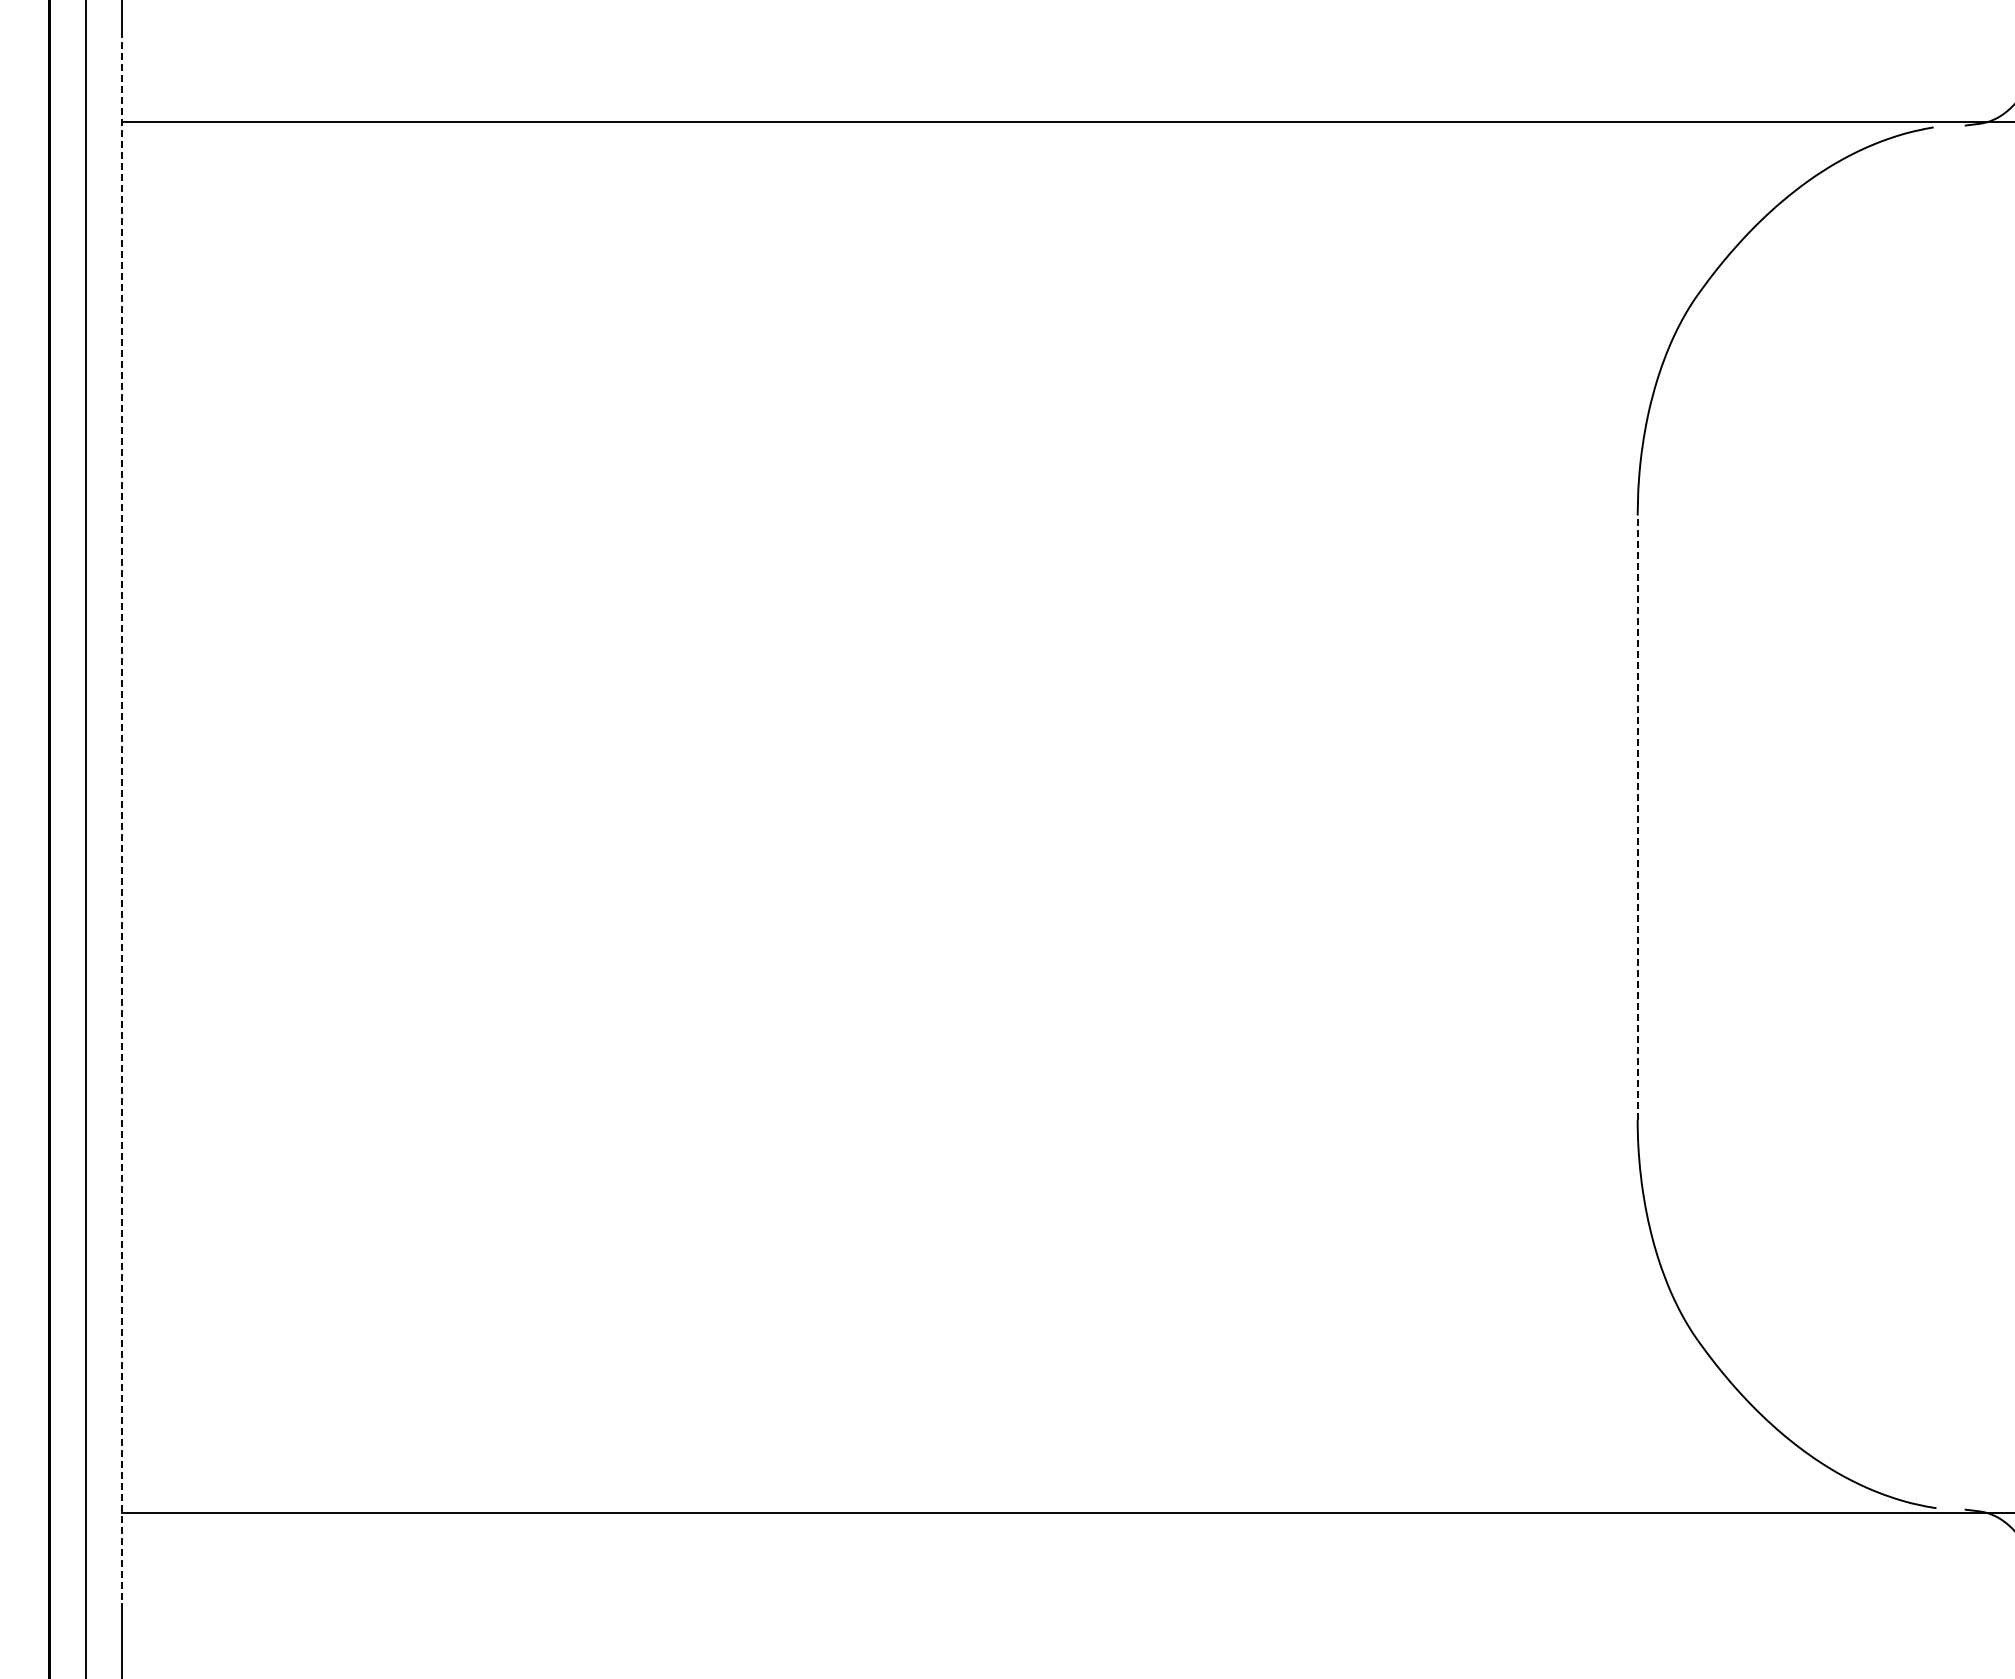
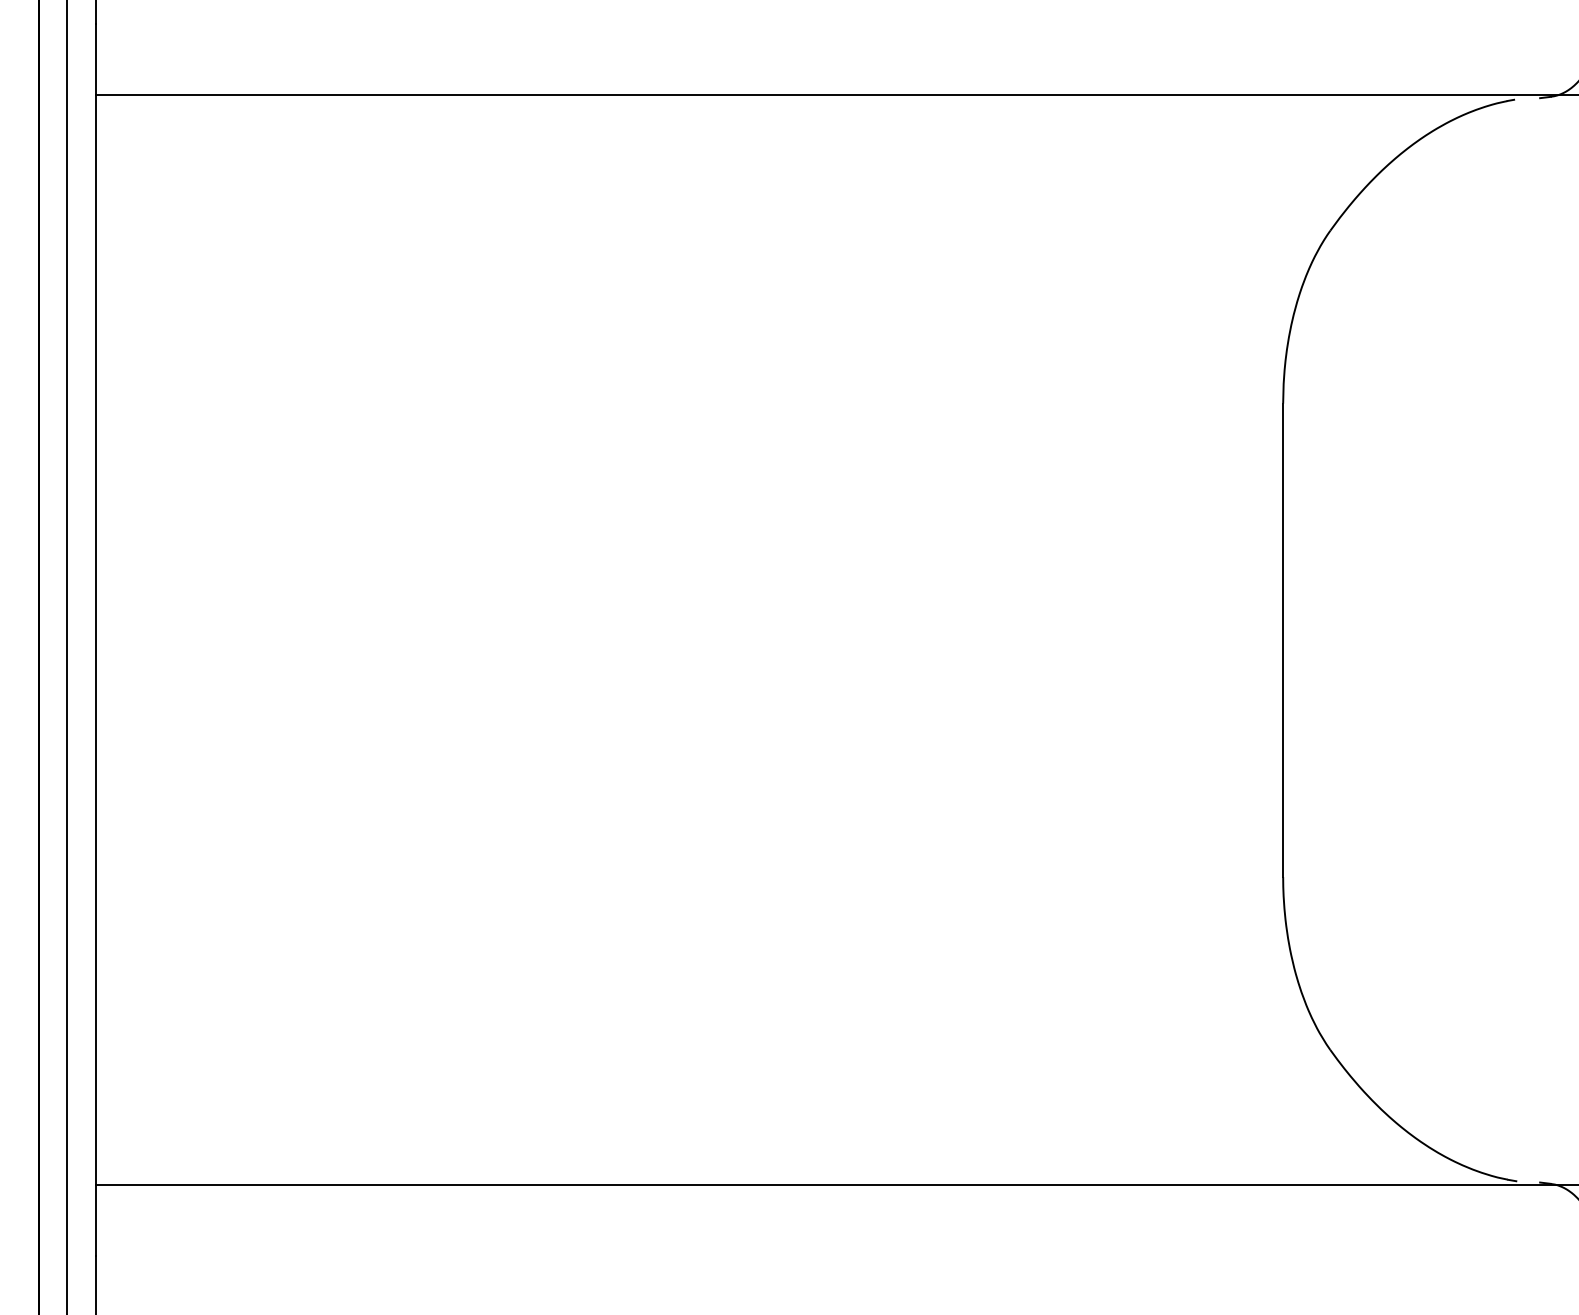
line: (1637, 817) -> (1283, 640), dashed -> solid
line: (121, 818) -> (95, 641), dashed -> solid

